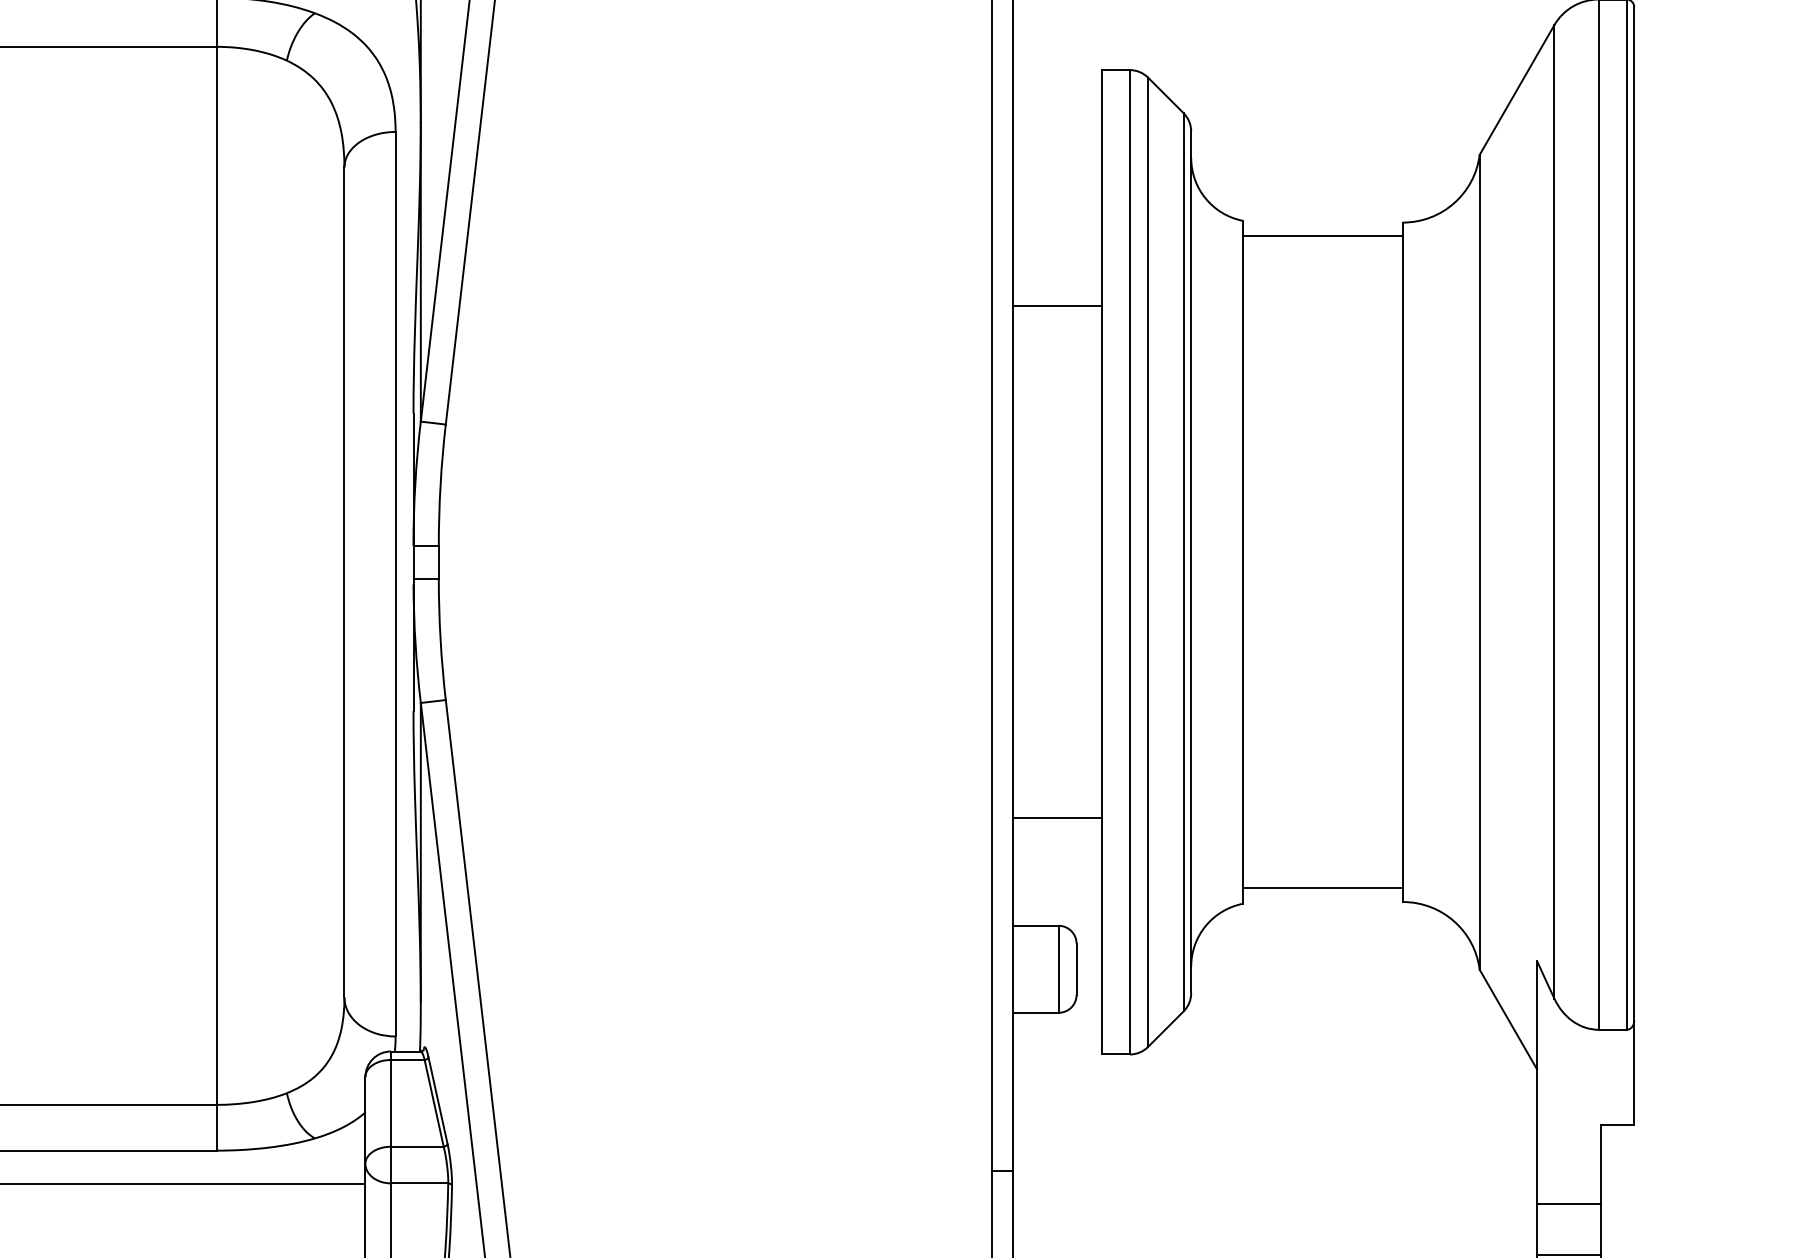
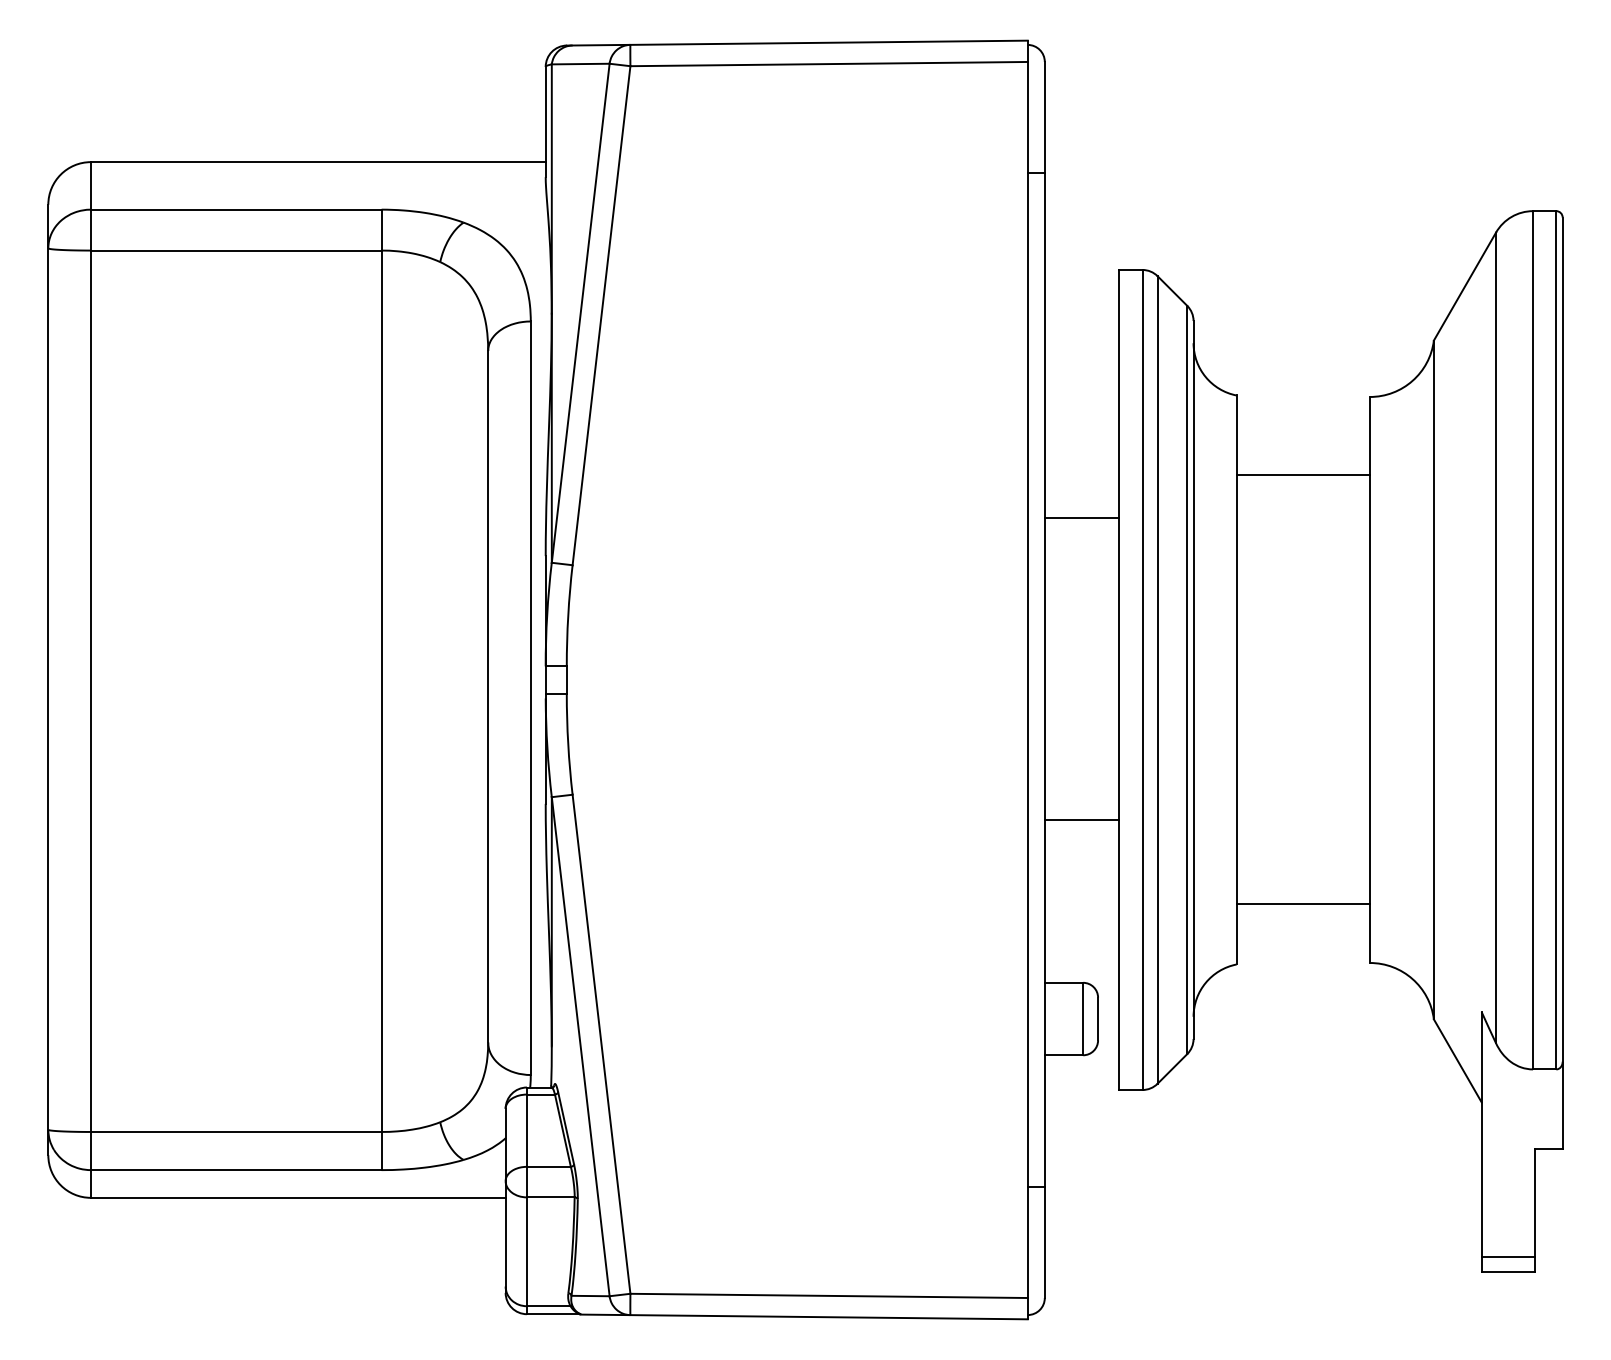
line: (1321, 236) -> (1302, 475), moved
line: (1056, 306) -> (1081, 517), moved
line: (1056, 818) -> (1081, 820), moved
line: (1321, 888) -> (1302, 904), moved
line: (1568, 1203) -> (1507, 1214), removed

